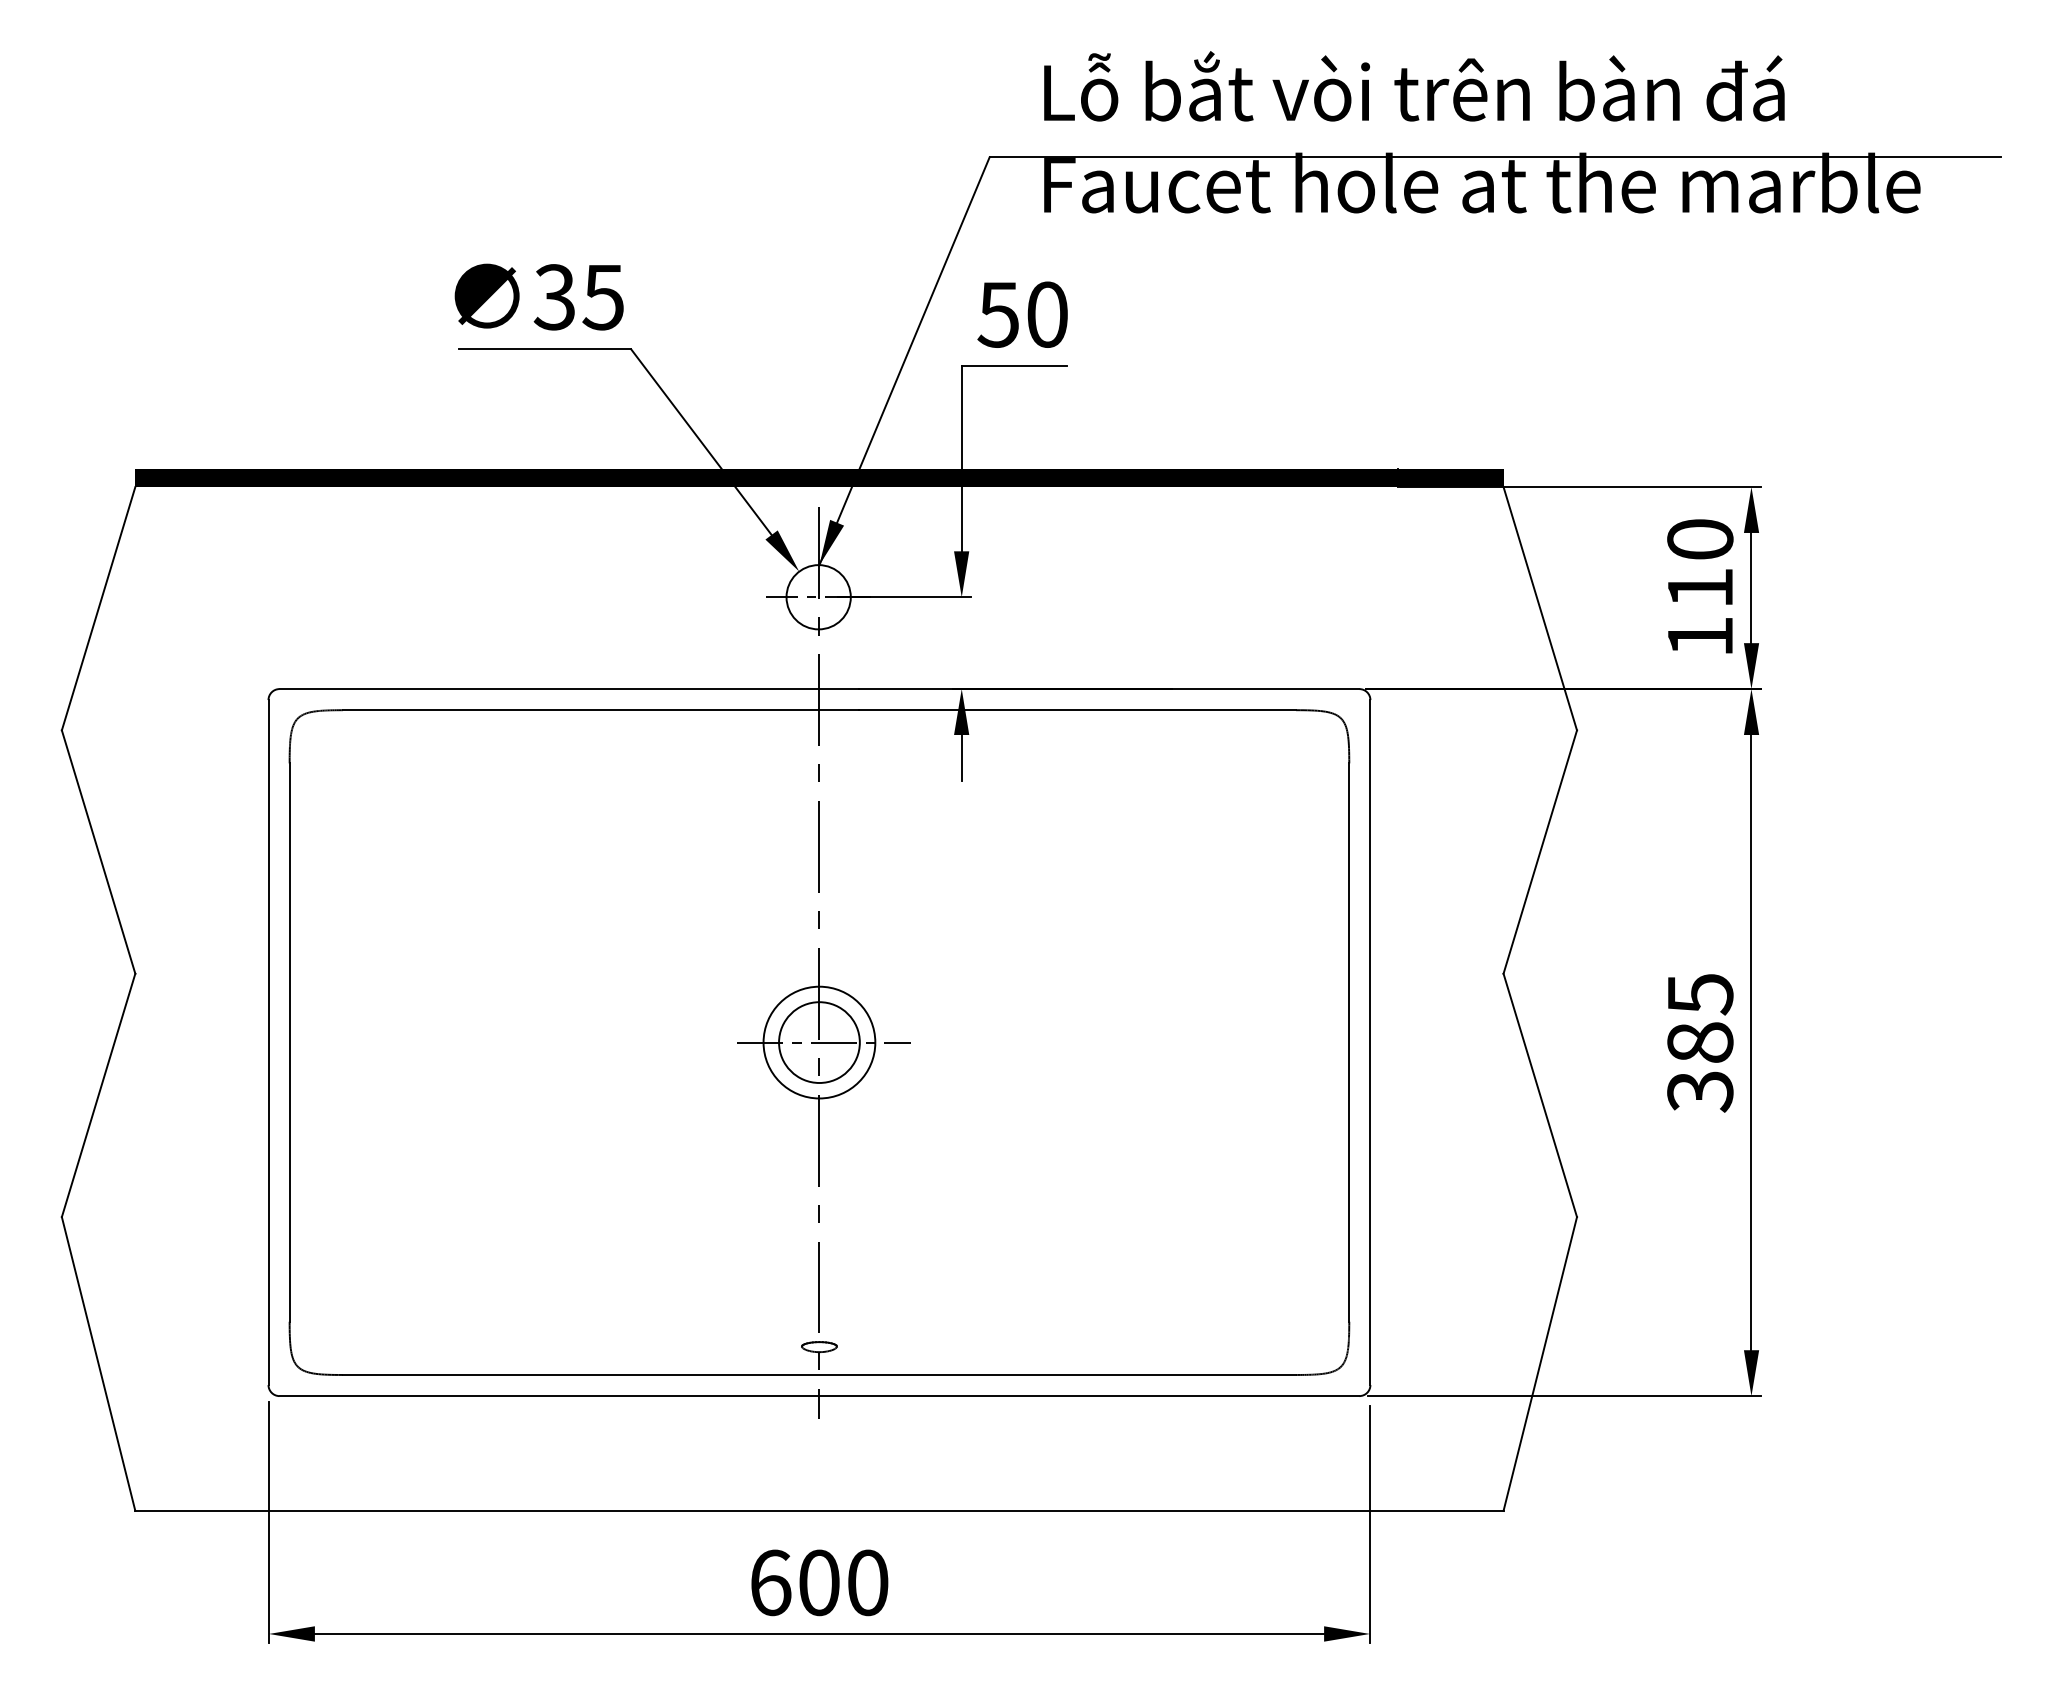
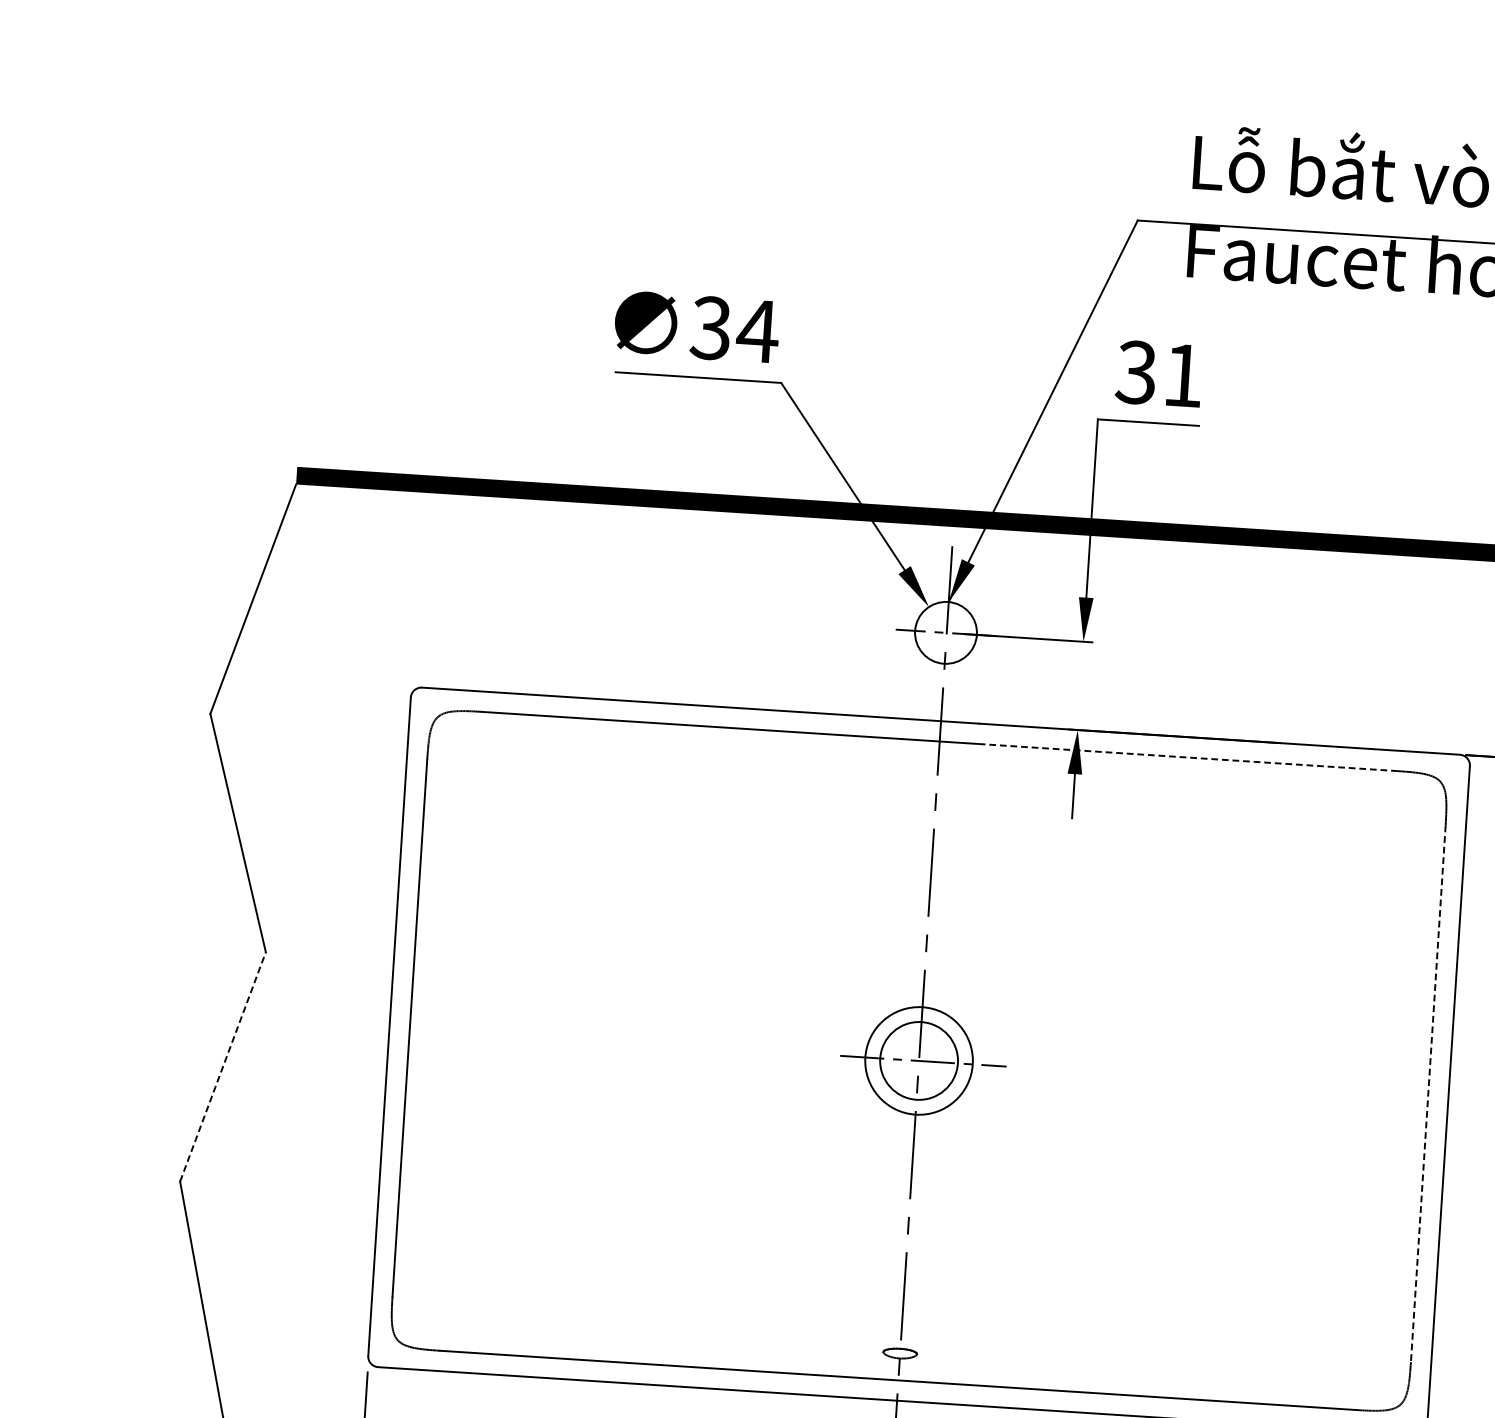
text: (603, 297) -> (757, 331), 35 -> 34
text: (1022, 314) -> (1159, 373), 50 -> 31
line: (1077, 710) -> (1187, 757), solid -> dashed
line: (1349, 1043) -> (1428, 1094), solid -> dashed
line: (98, 1094) -> (222, 1066), solid -> dashed

